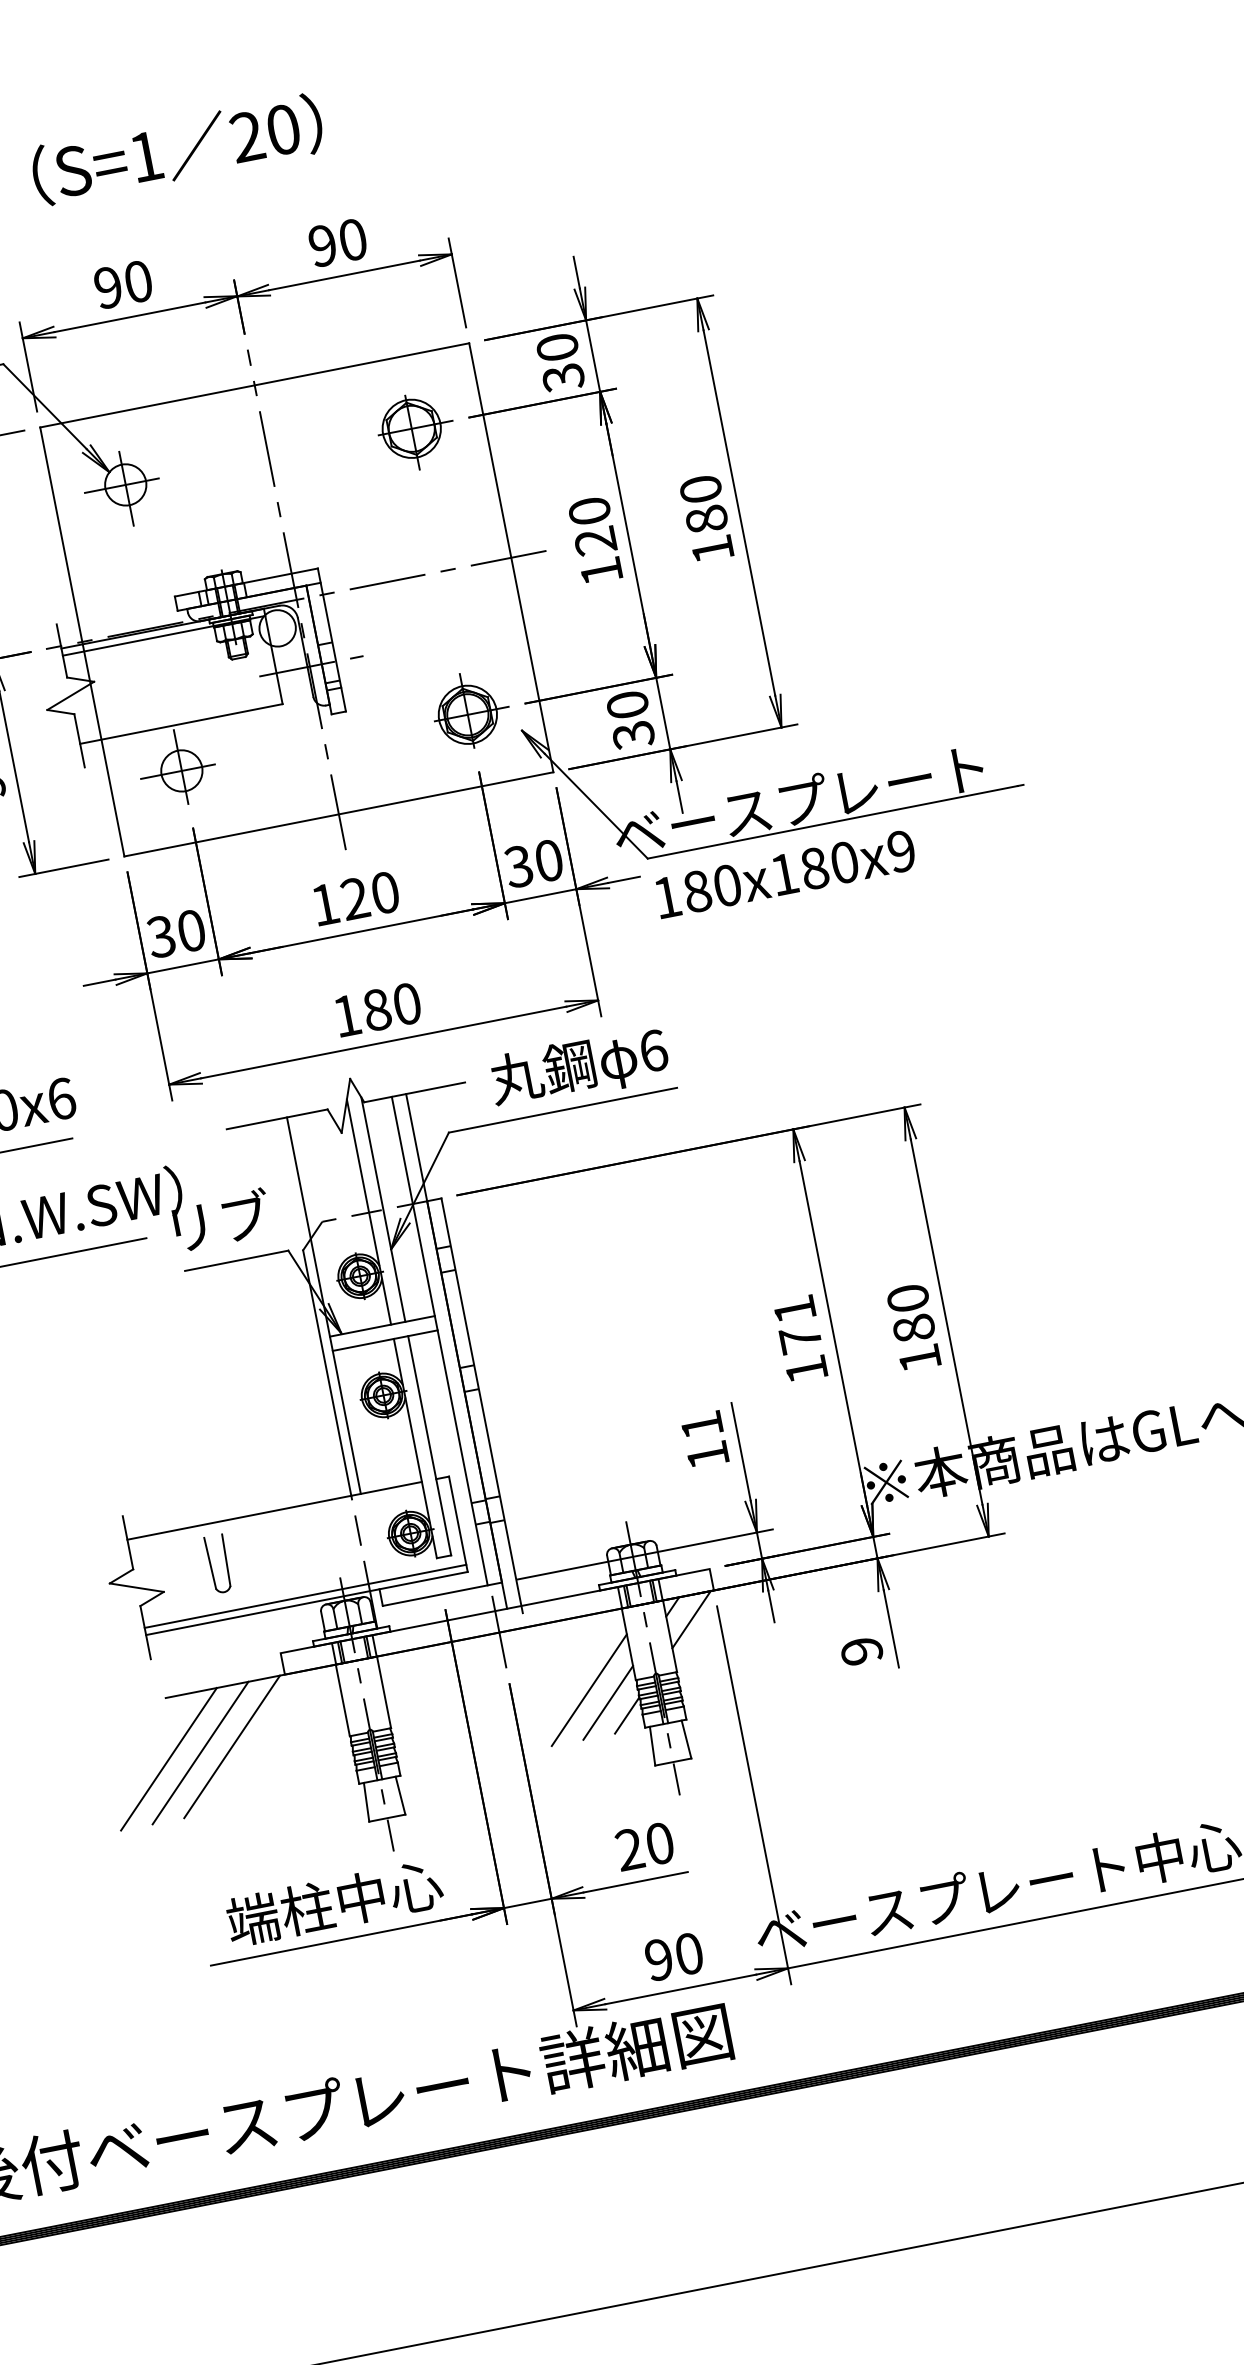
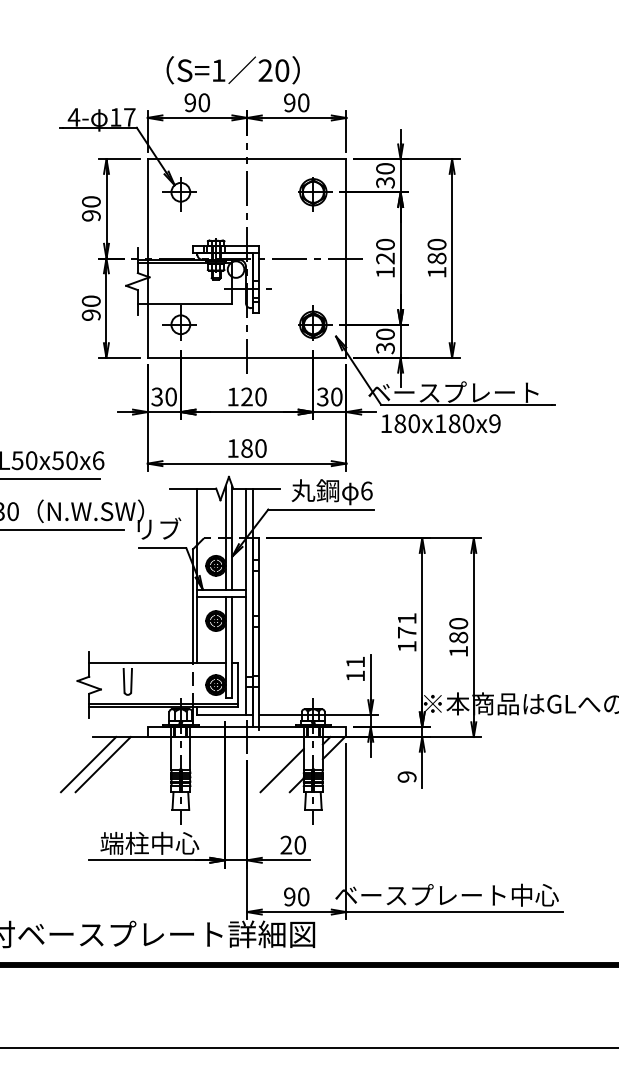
text: (175, 150) -> (232, 70), moved
line: (608, 1702) -> (289, 777), removed
line: (231, 1746) -> (117, 764), removed

